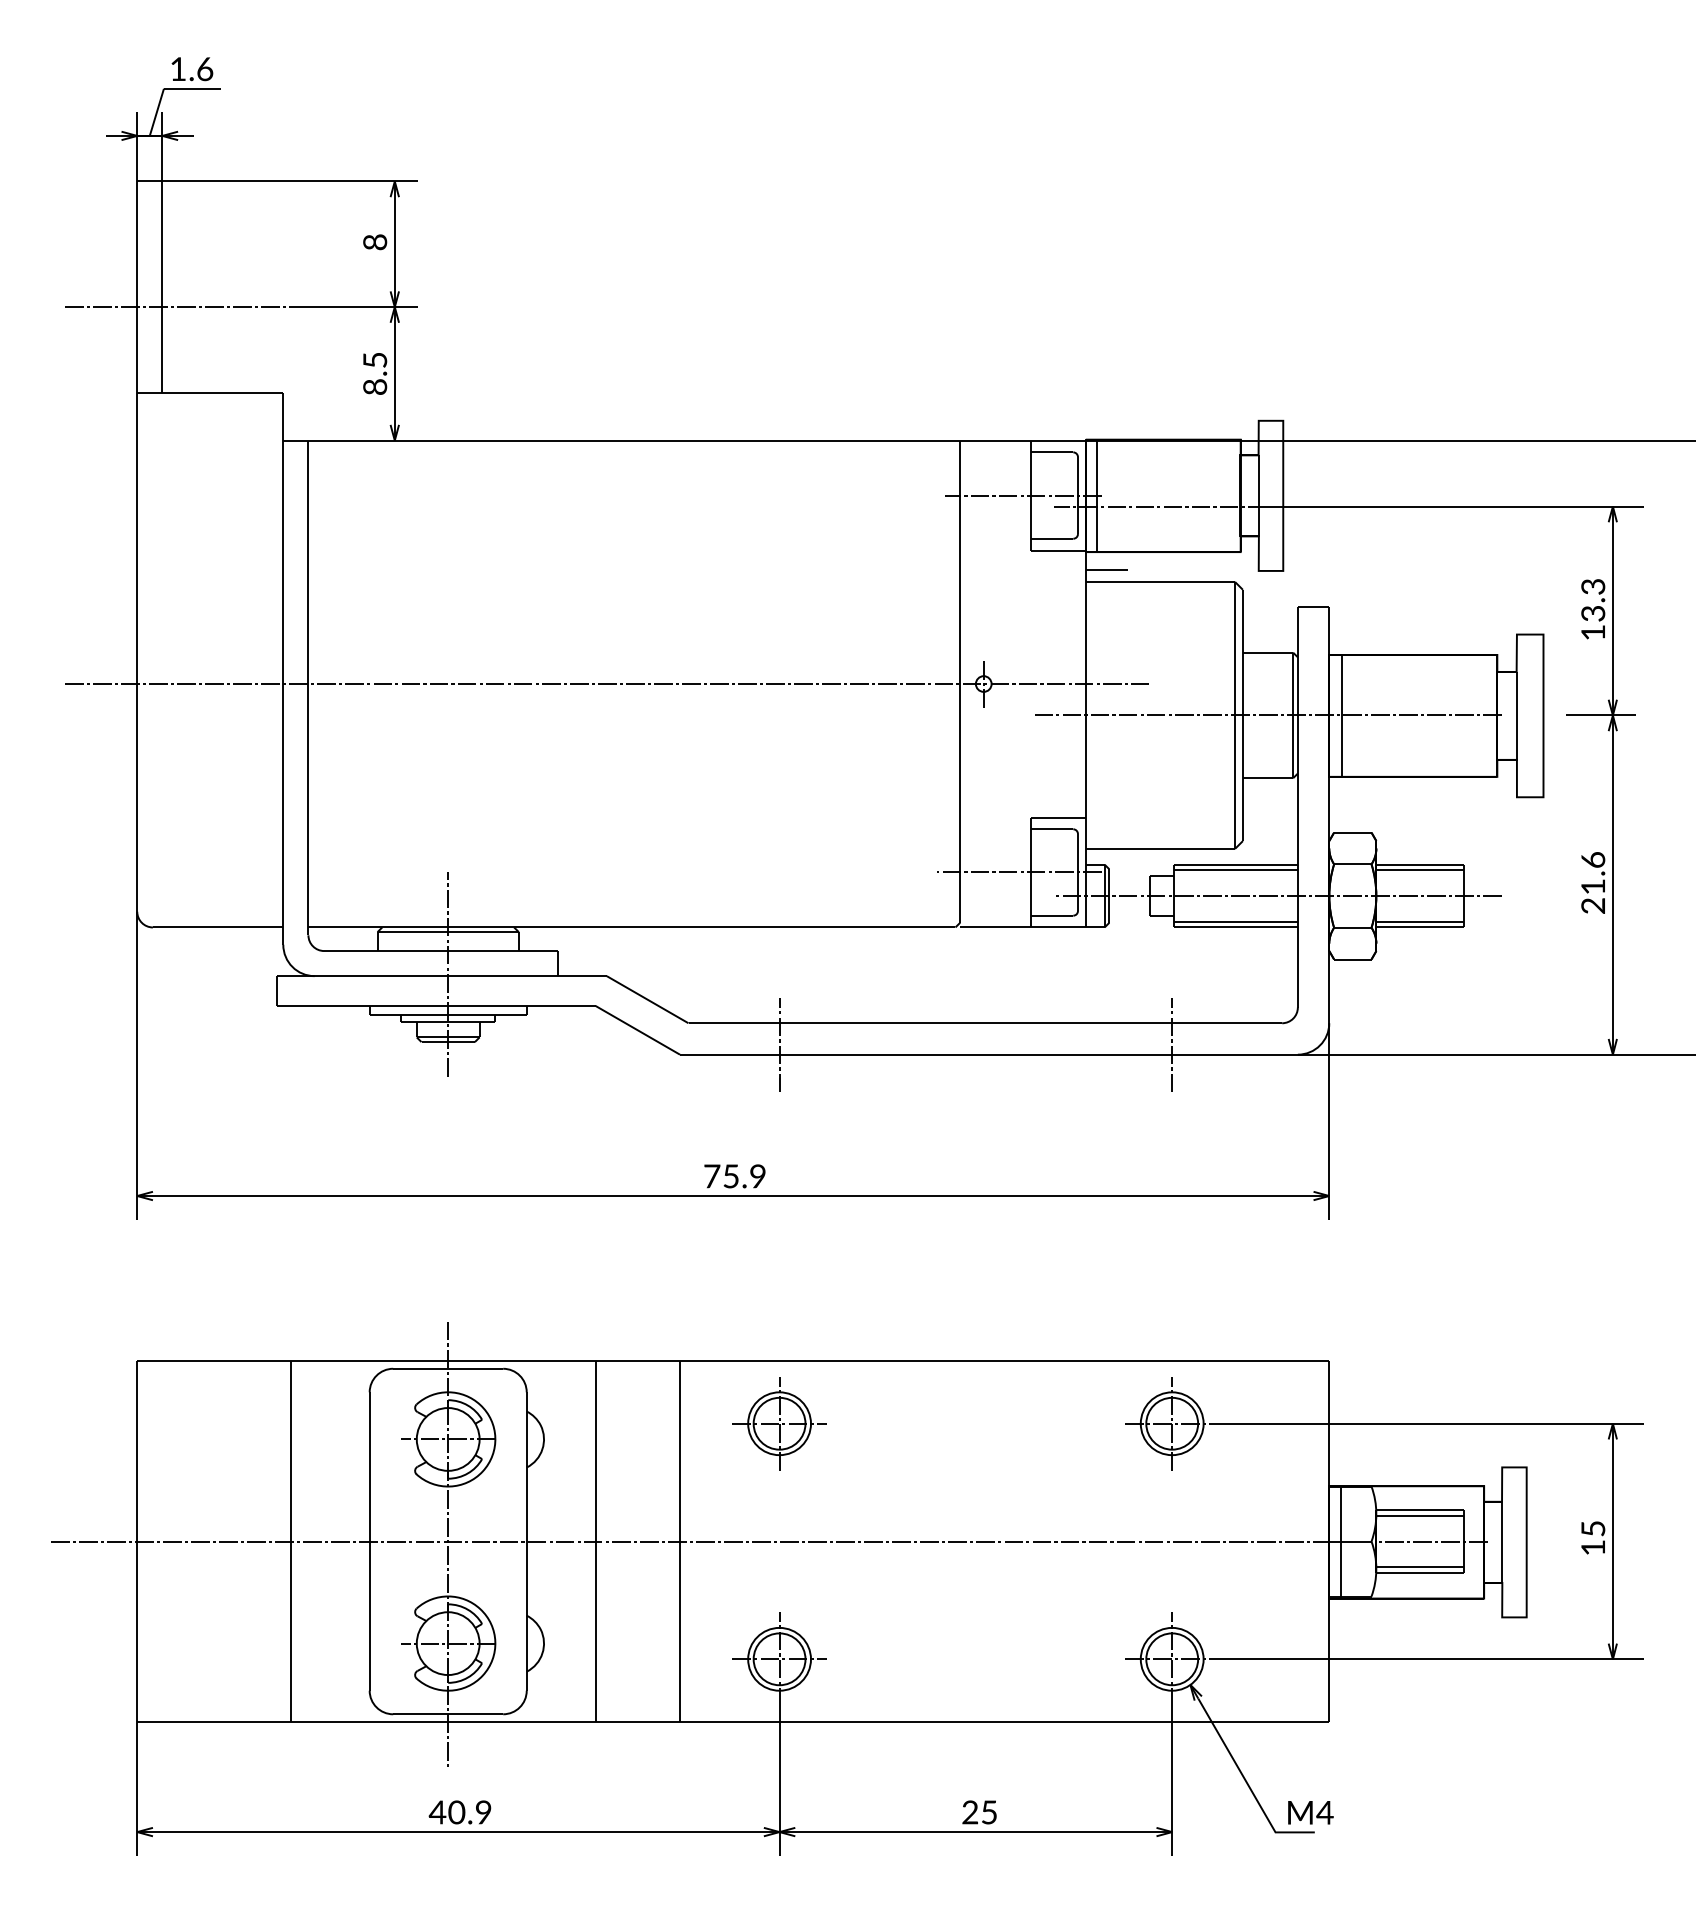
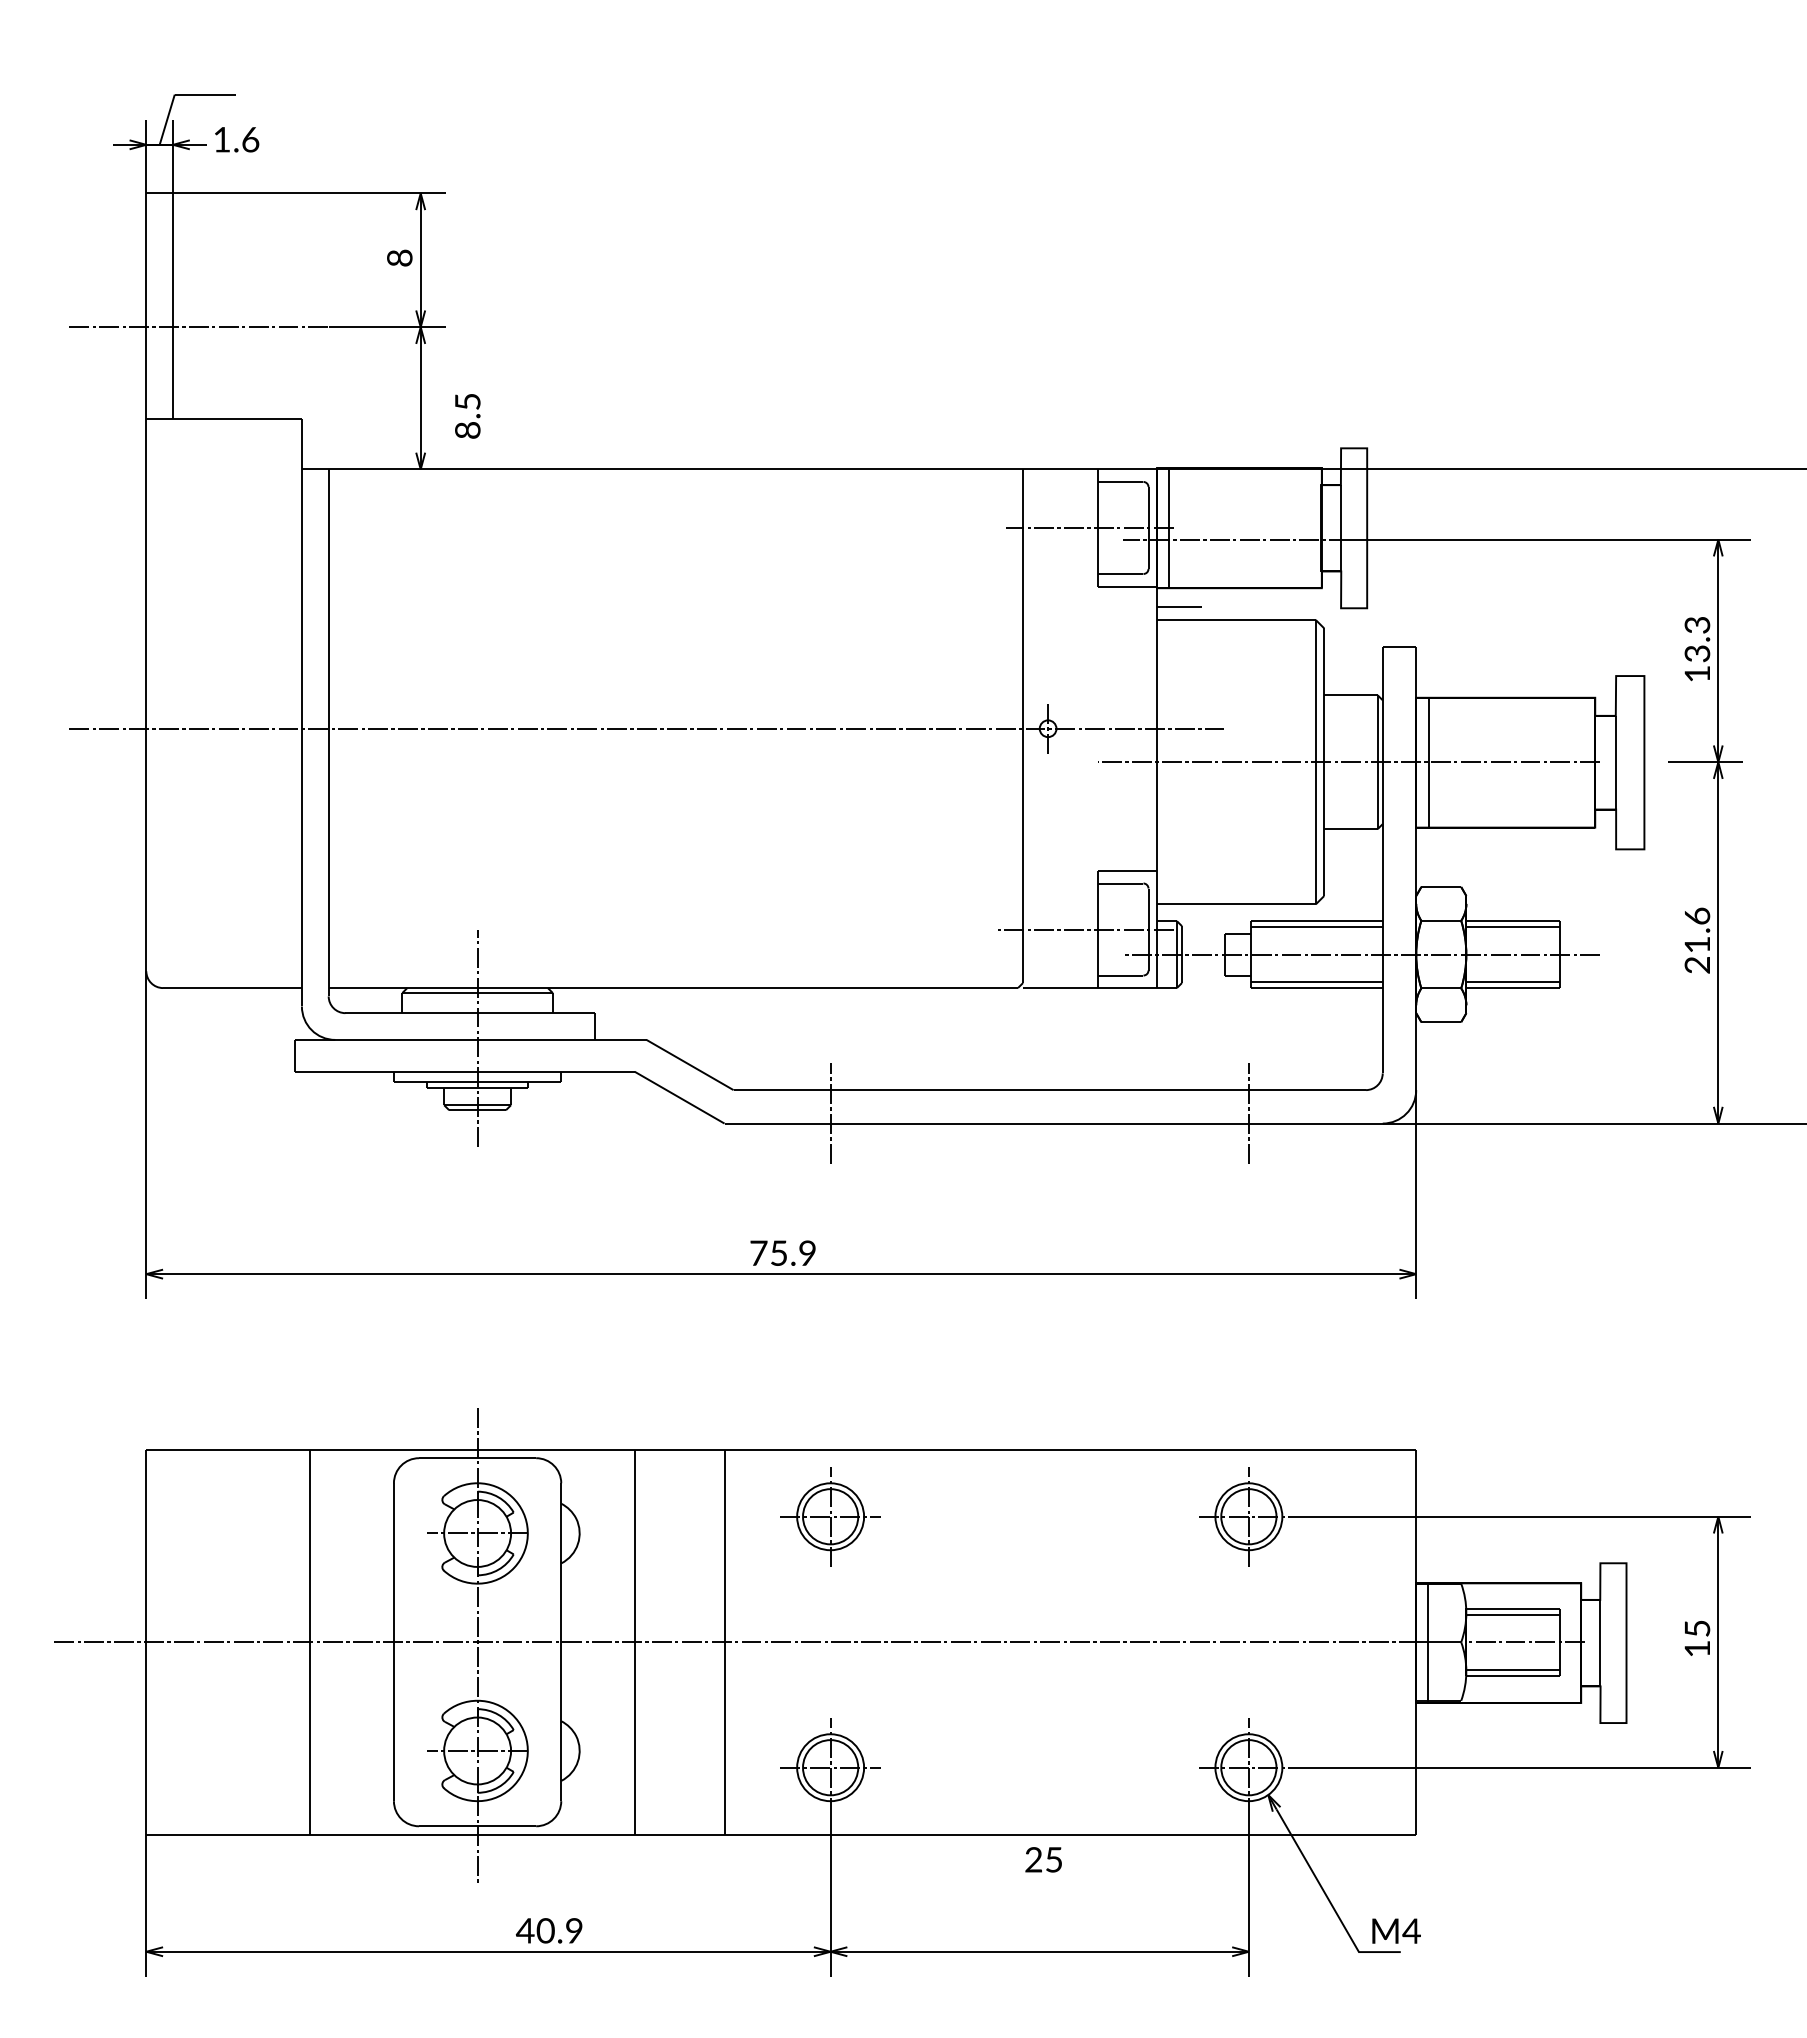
text: (192, 68) -> (237, 139), moved
text: (374, 374) -> (467, 416), moved
text: (459, 1812) -> (548, 1930), moved
text: (979, 1812) -> (1043, 1859), moved

